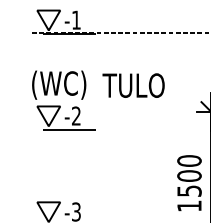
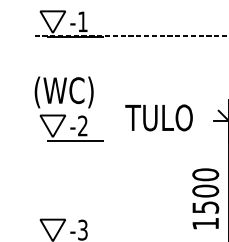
text: (133, 85) -> (158, 117), moved

